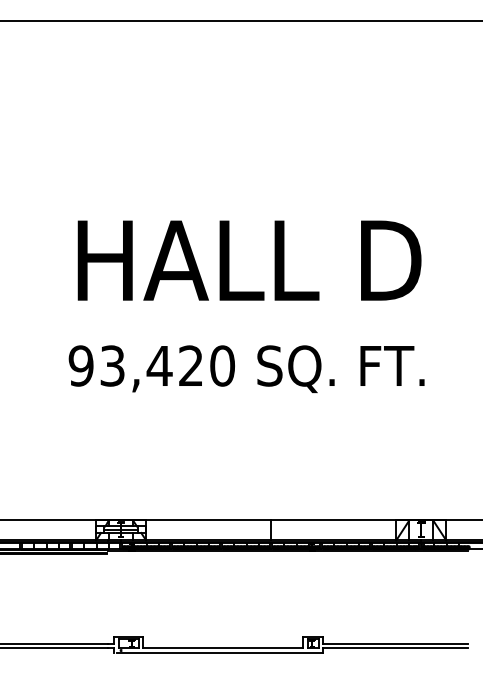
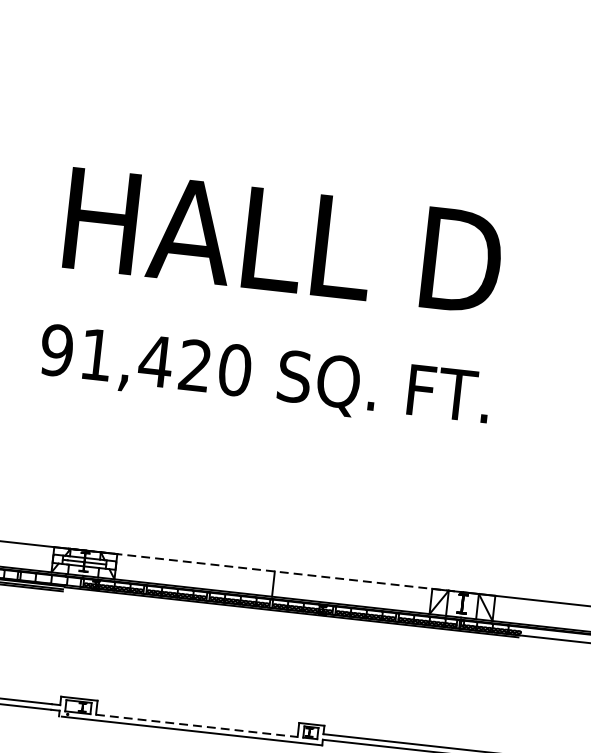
text: (112, 365) -> (96, 354), 93,420 -> 91,420
line: (271, 520) -> (275, 571), solid -> dashed
line: (223, 648) -> (196, 726), solid -> dashed

